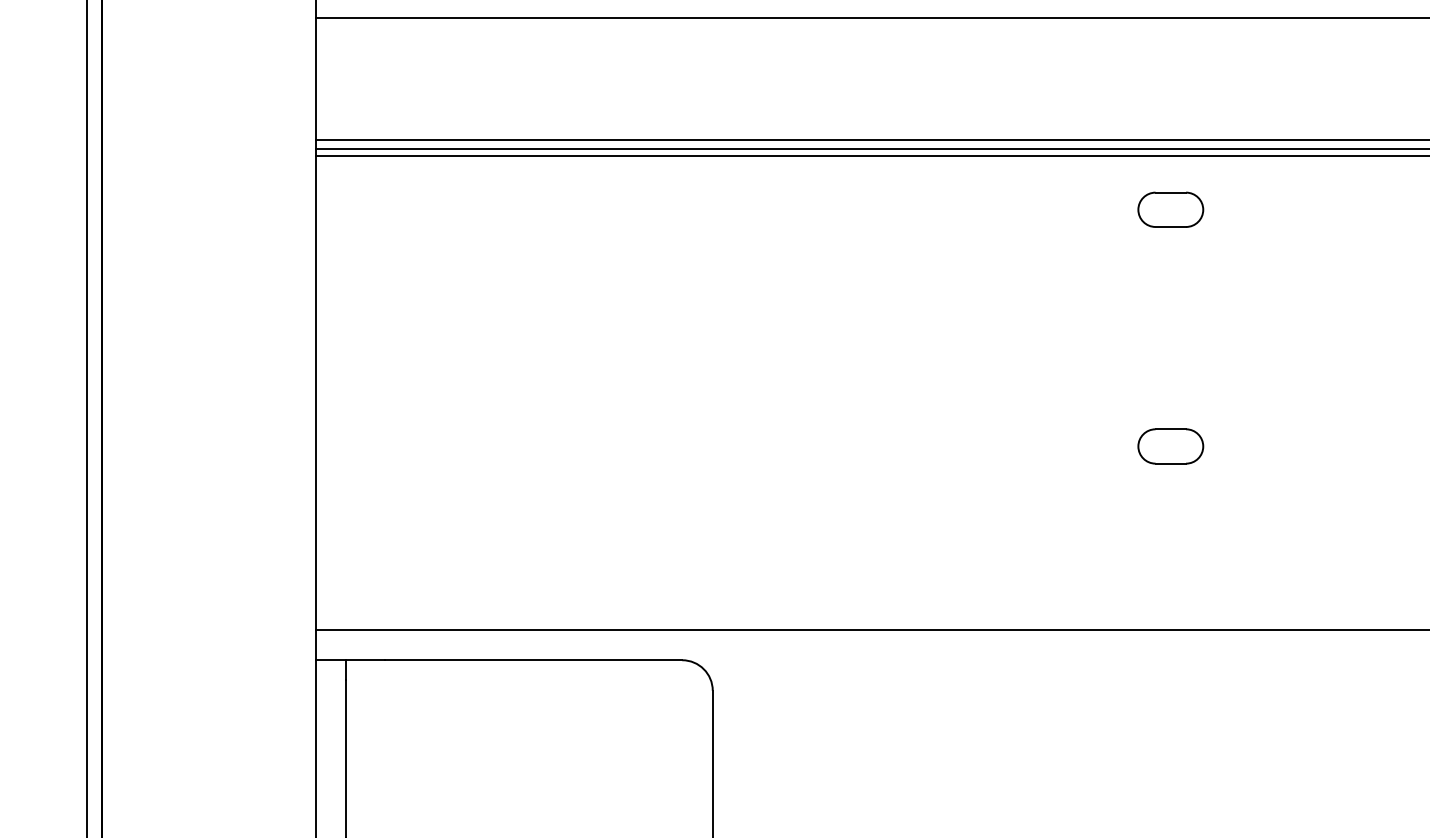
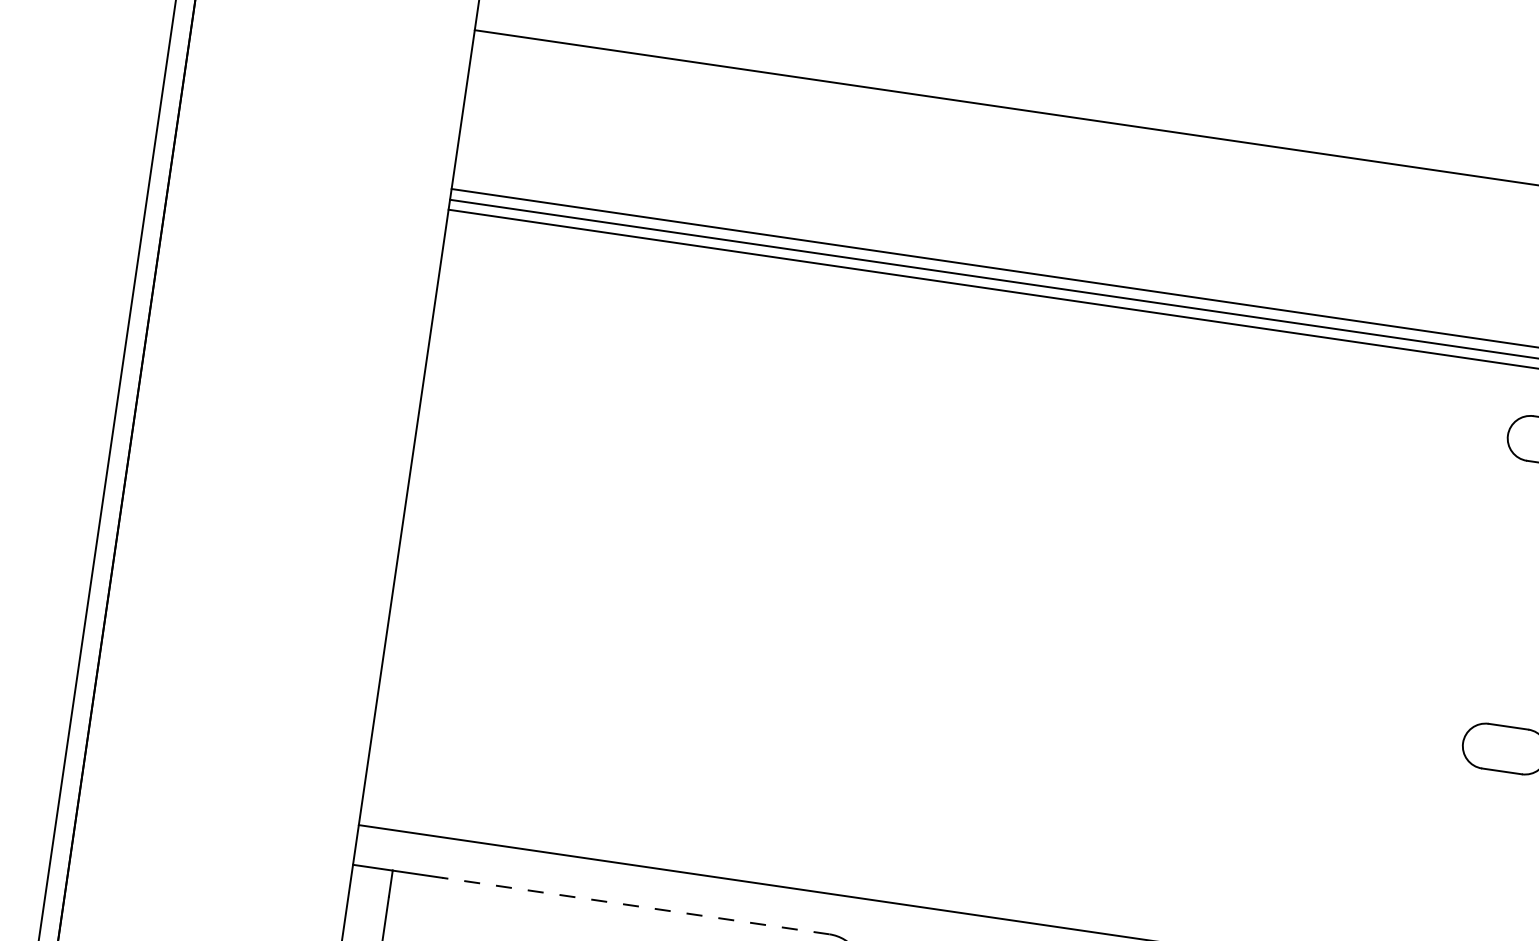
line: (533, 660) -> (636, 906), solid -> dashed

